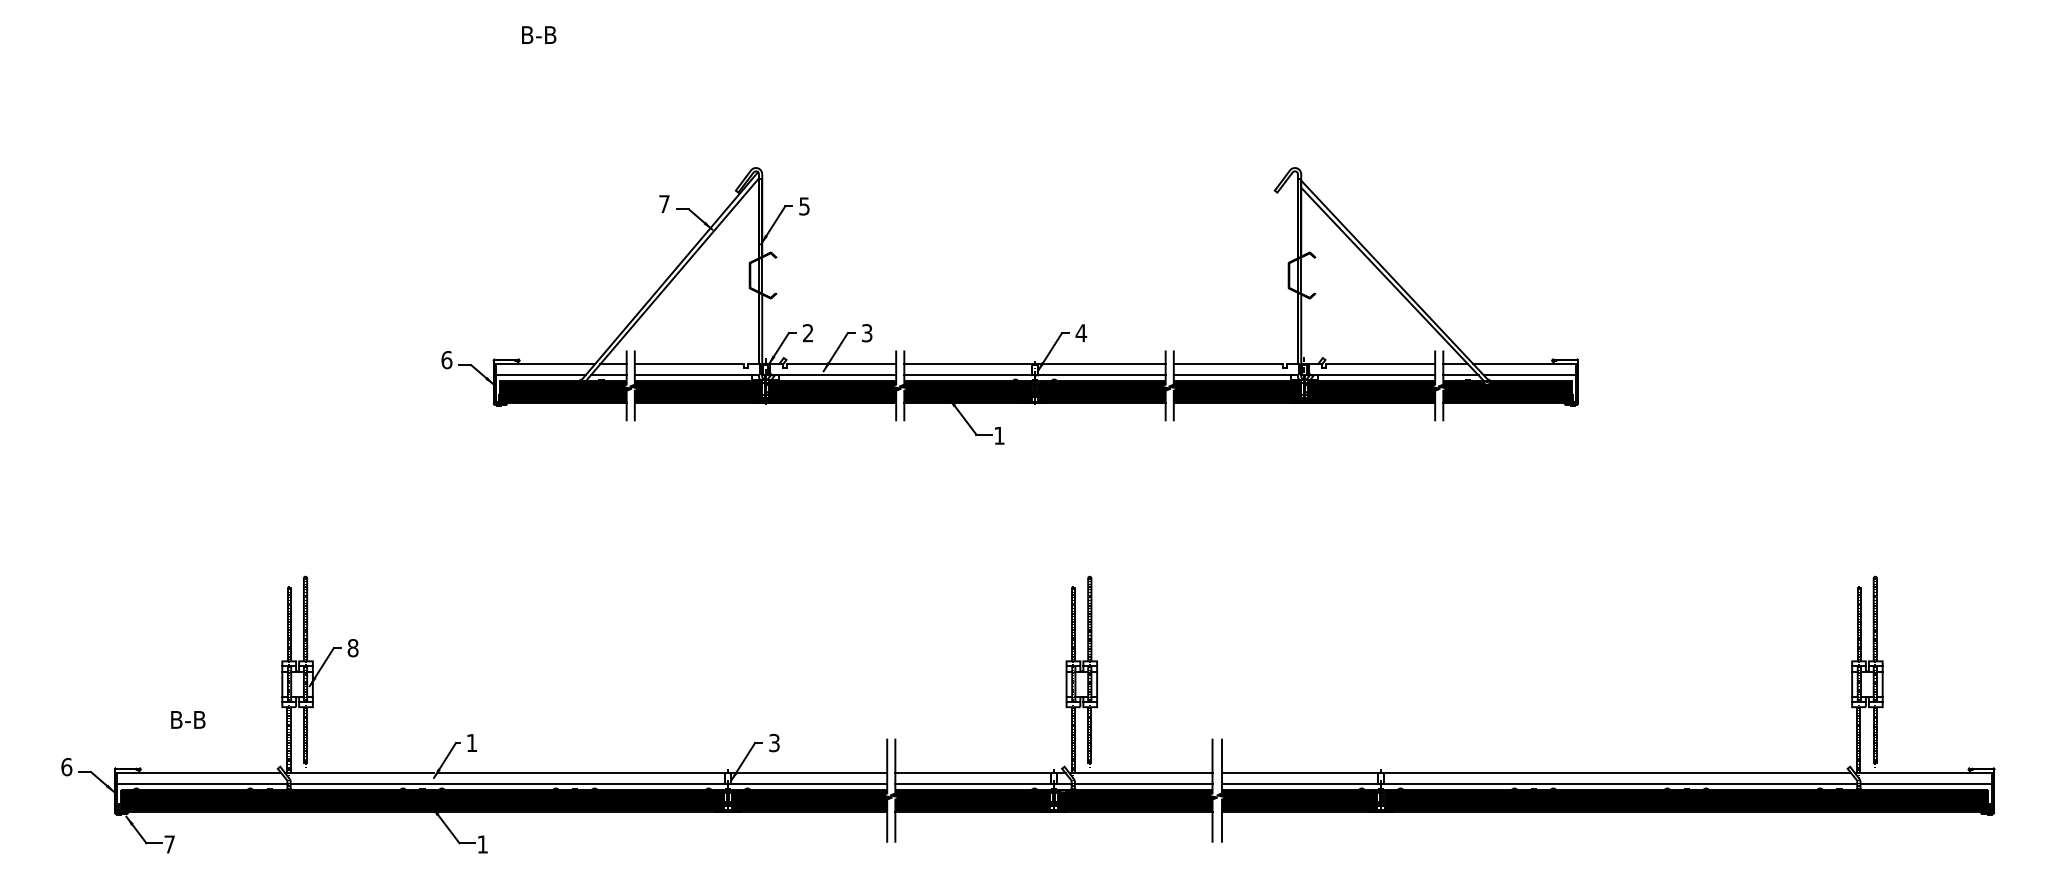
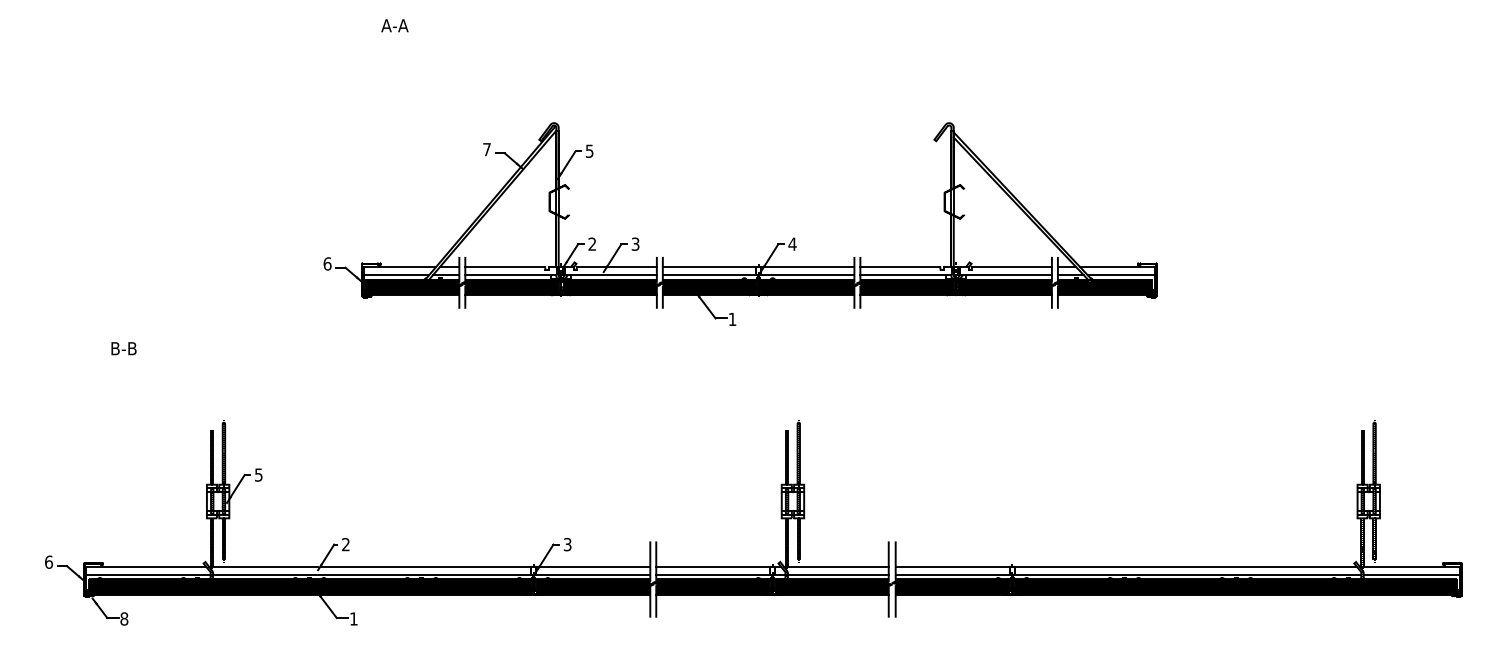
text: (538, 34) -> (394, 25), B-B -> A-A
text: (352, 647) -> (258, 474), 8 -> 5
text: (187, 719) -> (123, 348), moved
text: (471, 742) -> (345, 544), 1 -> 2
text: (169, 843) -> (124, 618), 7 -> 8

